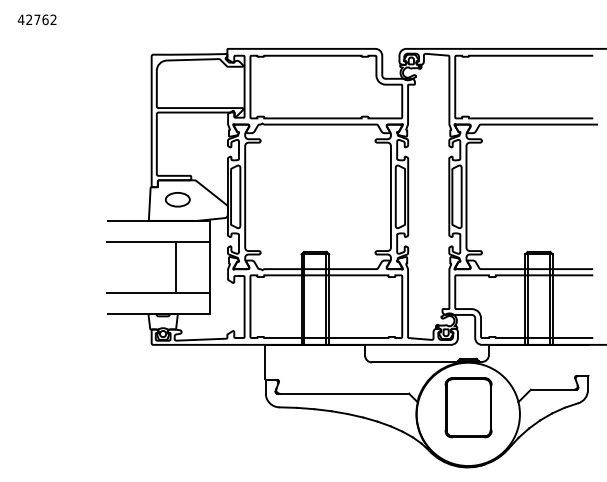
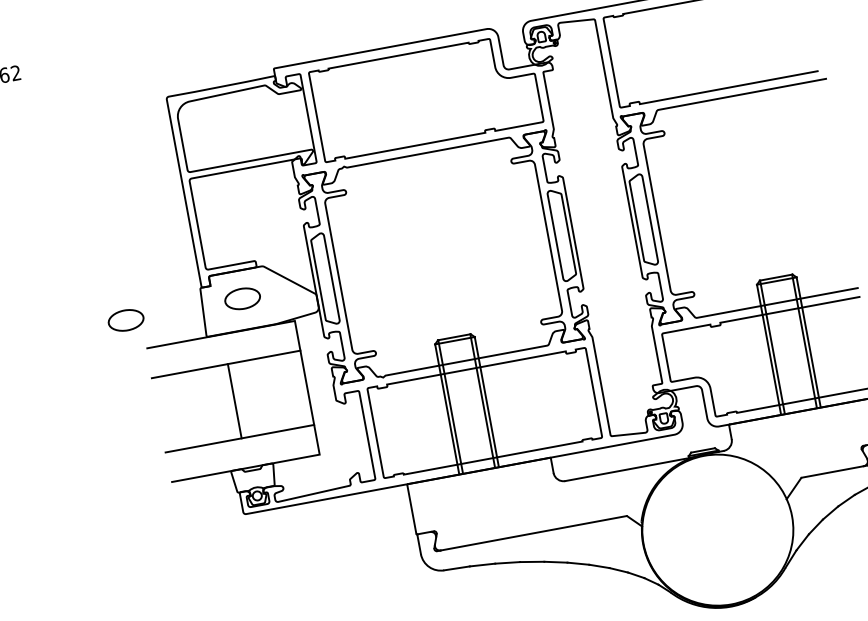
part: (96, 199) -> (125, 320), added
line: (175, 267) -> (234, 401), moved
part: (468, 407) -> (716, 520), removed

